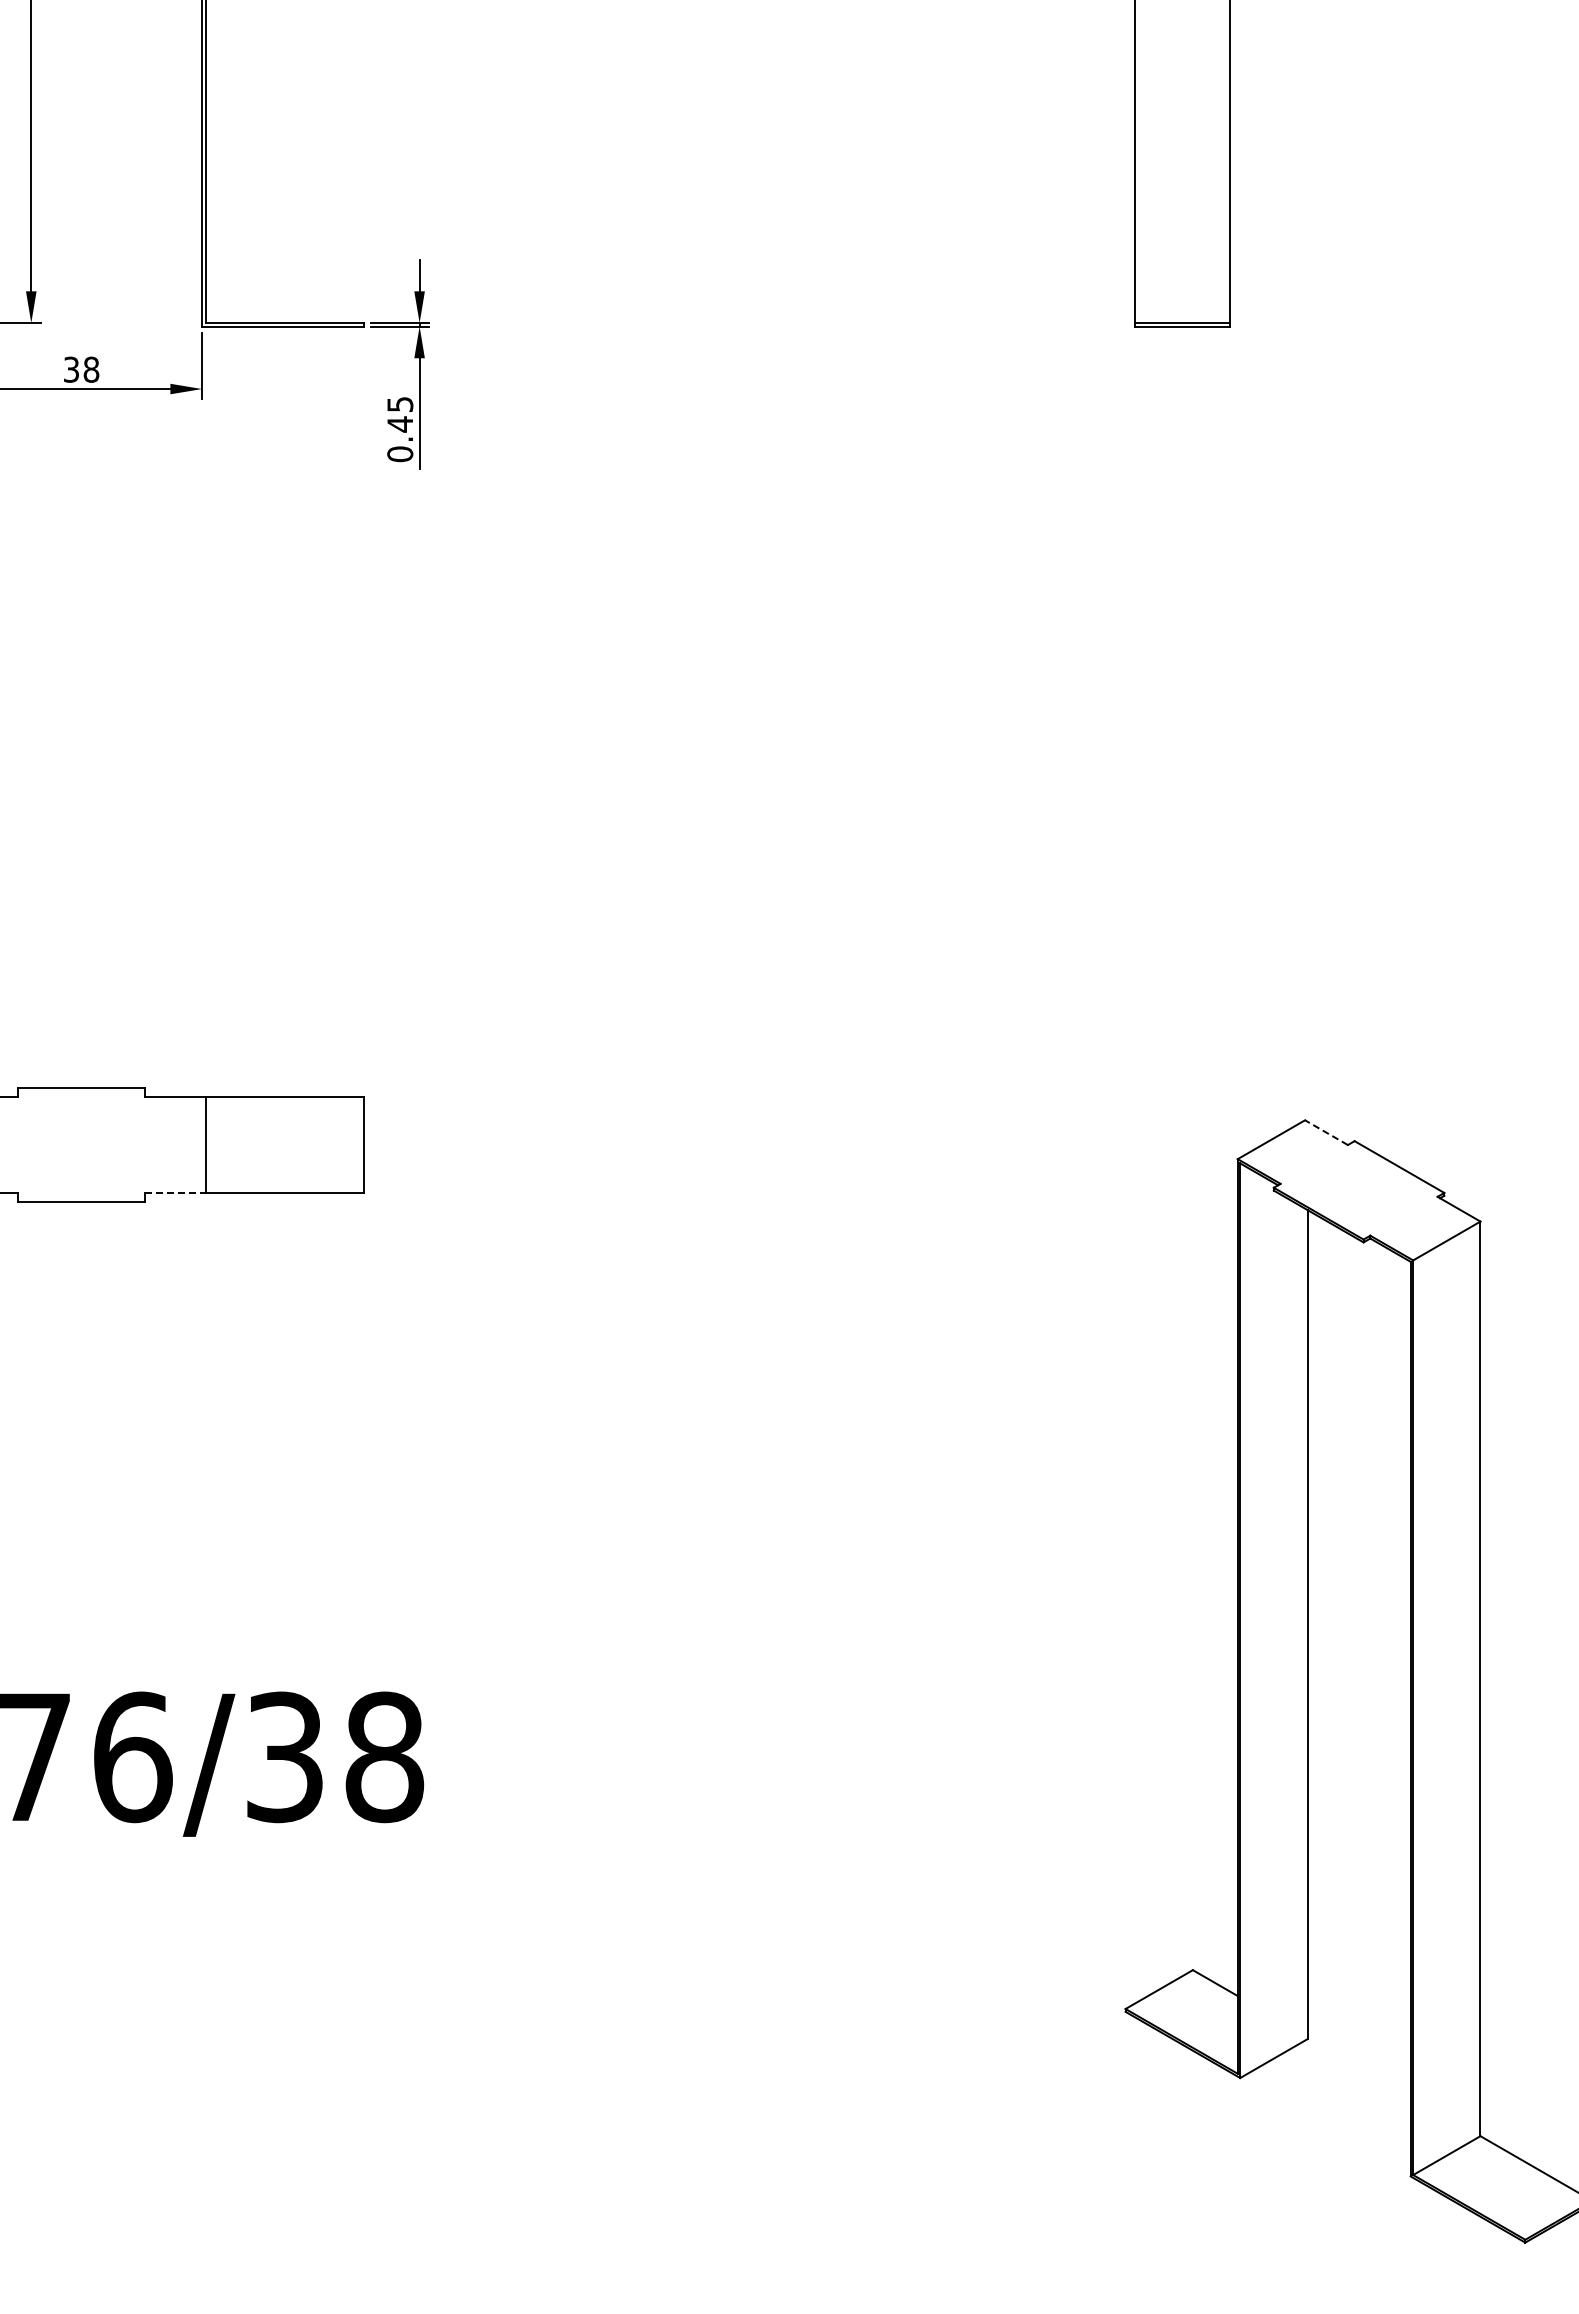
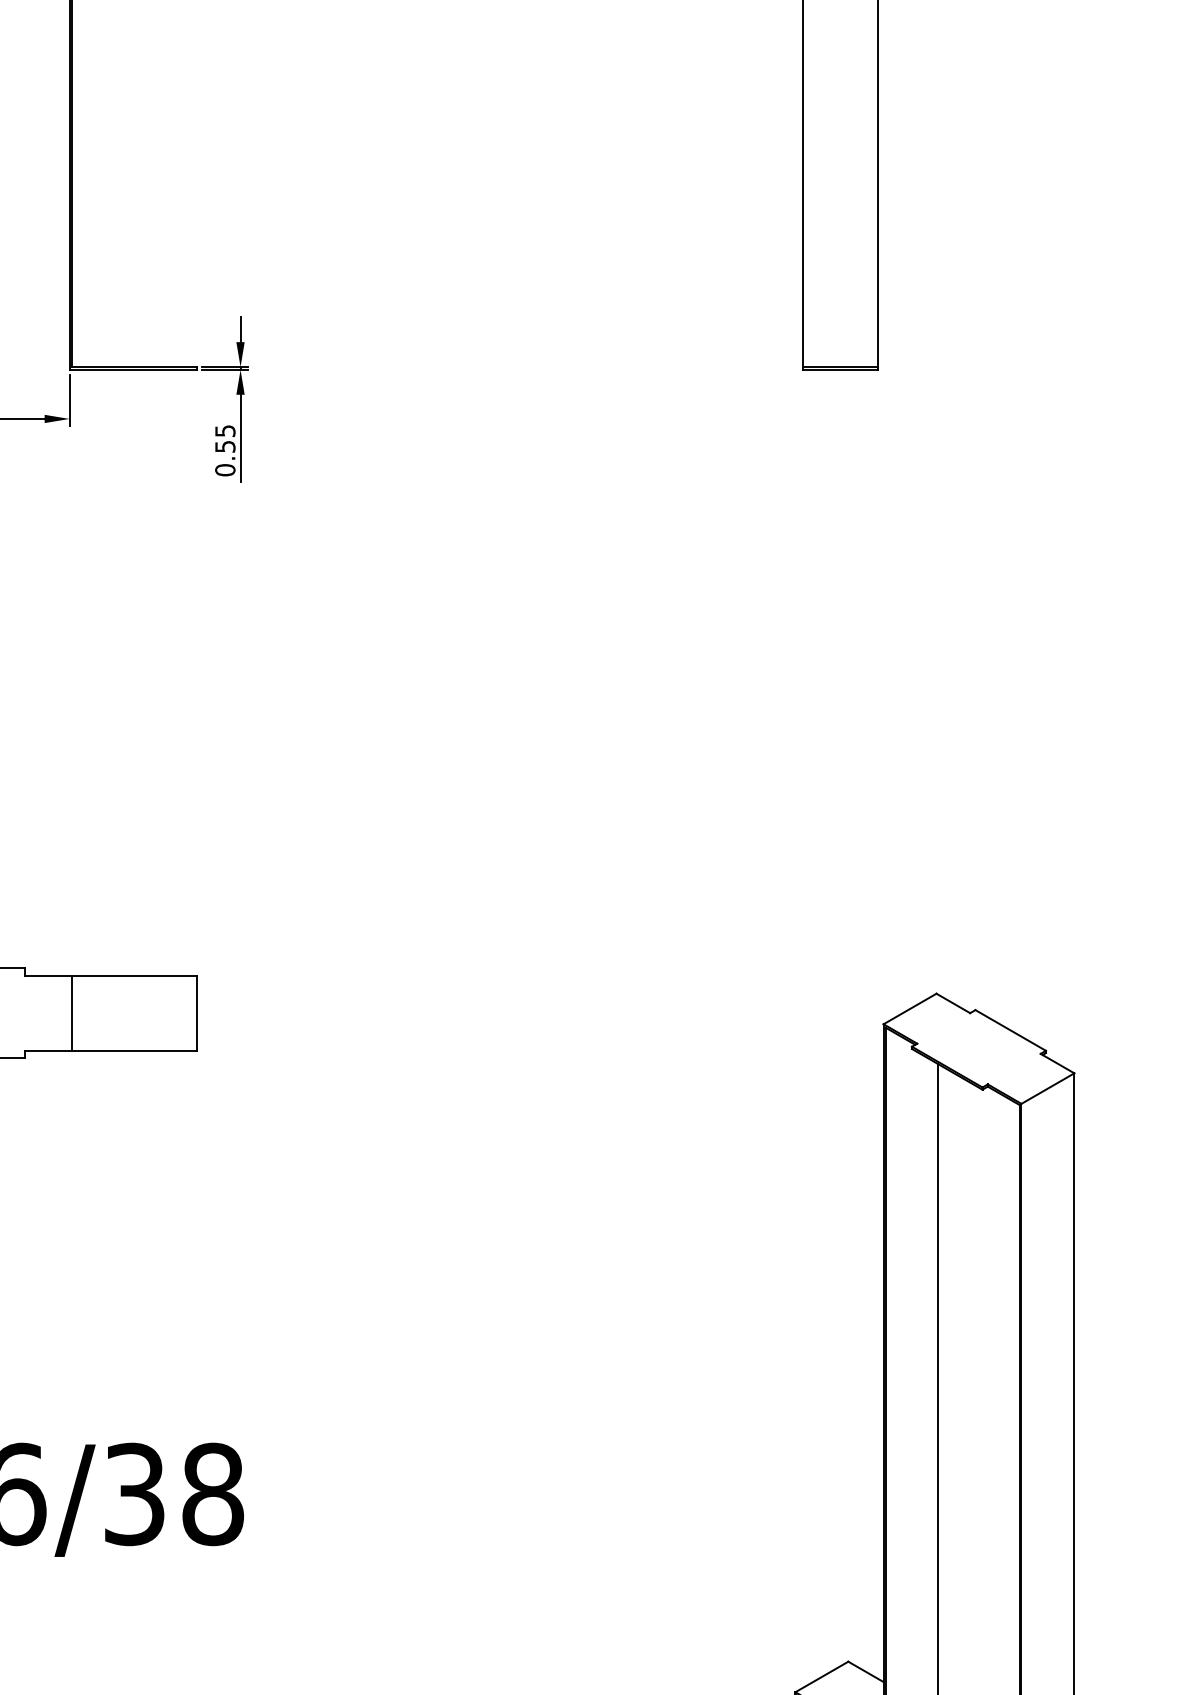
text: (400, 424) -> (225, 446), 0.45 -> 0.55
line: (1326, 1132) -> (953, 1003), dashed -> solid
line: (175, 1192) -> (48, 1050), dashed -> solid

